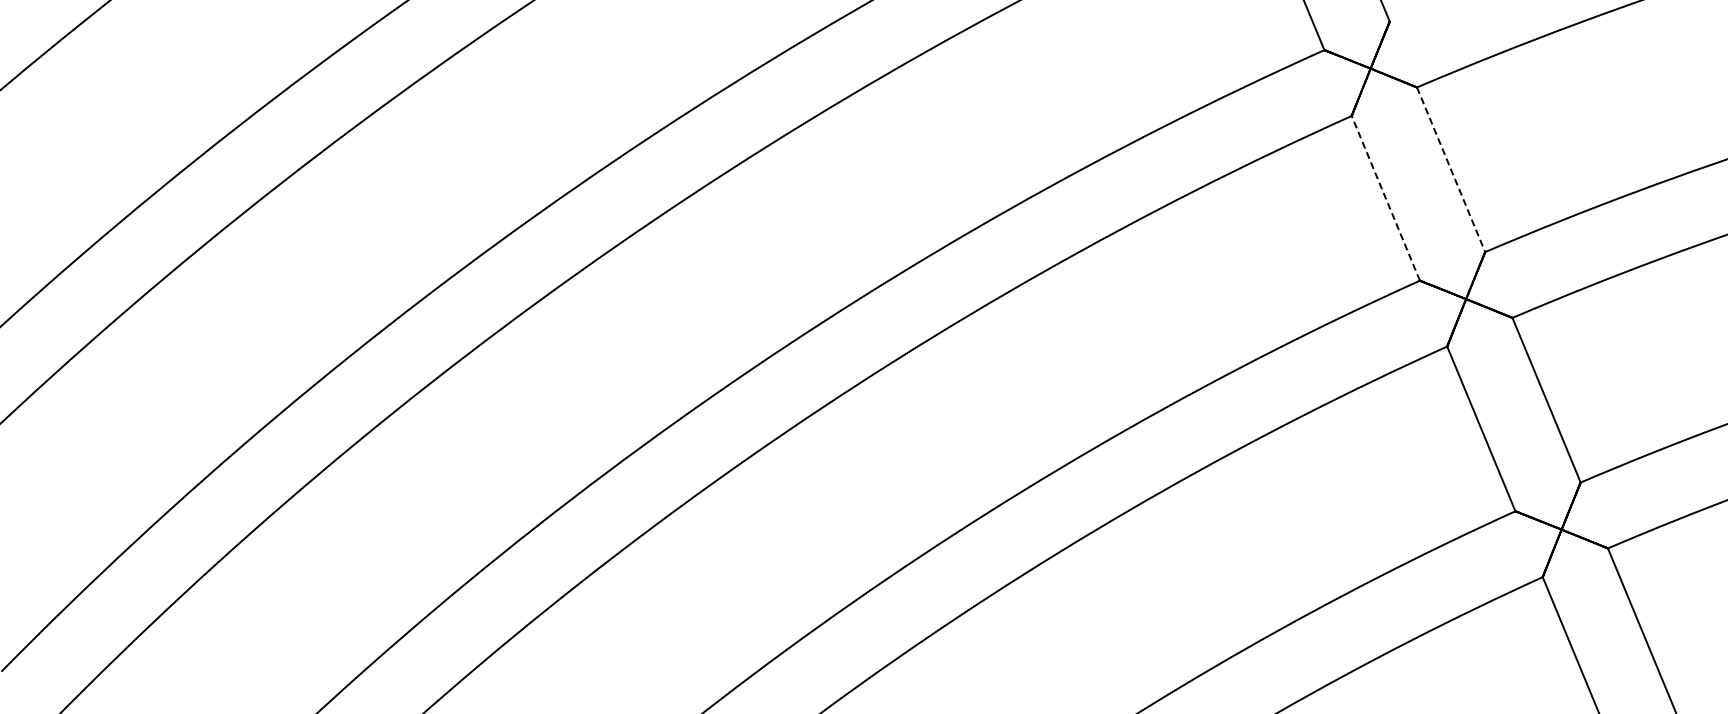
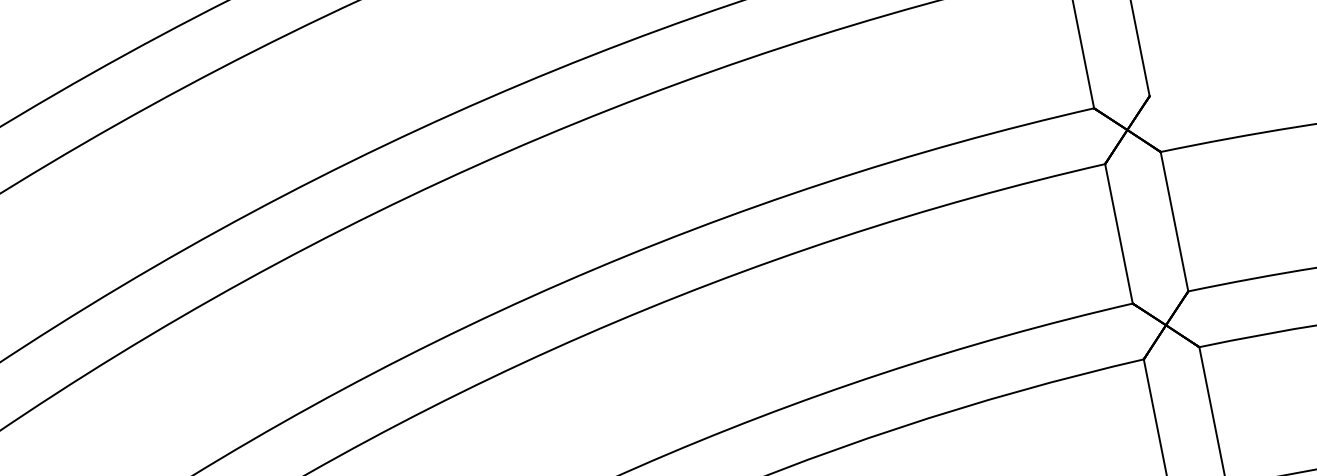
line: (1451, 170) -> (1174, 222), dashed -> solid
line: (1385, 197) -> (1118, 233), dashed -> solid

